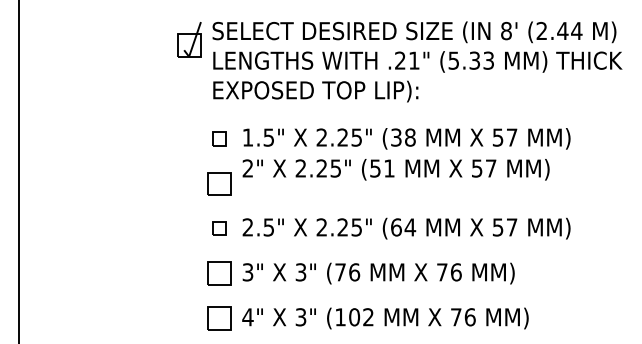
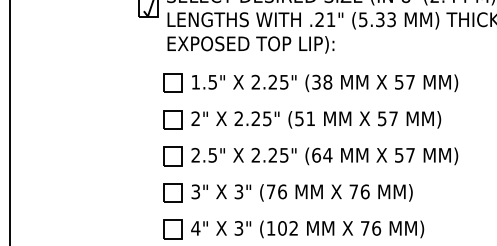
part: (219, 138) -> (172, 83), size x1.67
text: (395, 169) -> (315, 119), moved
part: (219, 228) -> (172, 156), size x1.67

